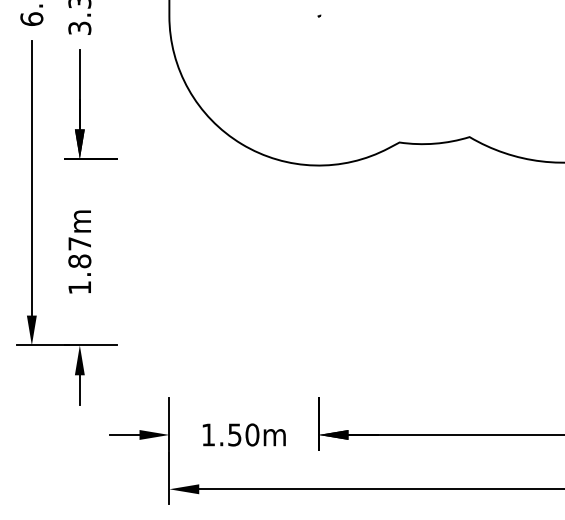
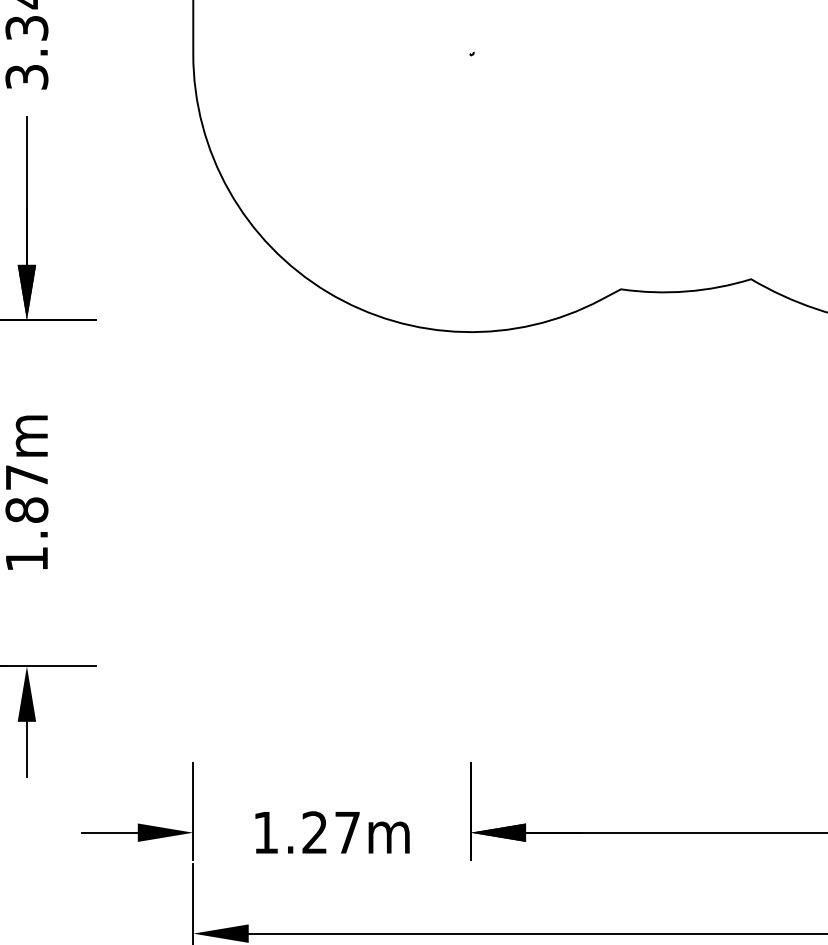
text: (243, 434) -> (330, 831), 1.50m -> 1.27m

